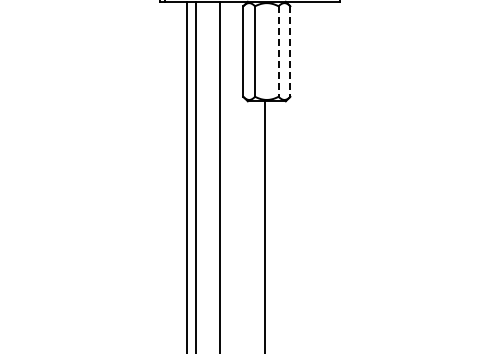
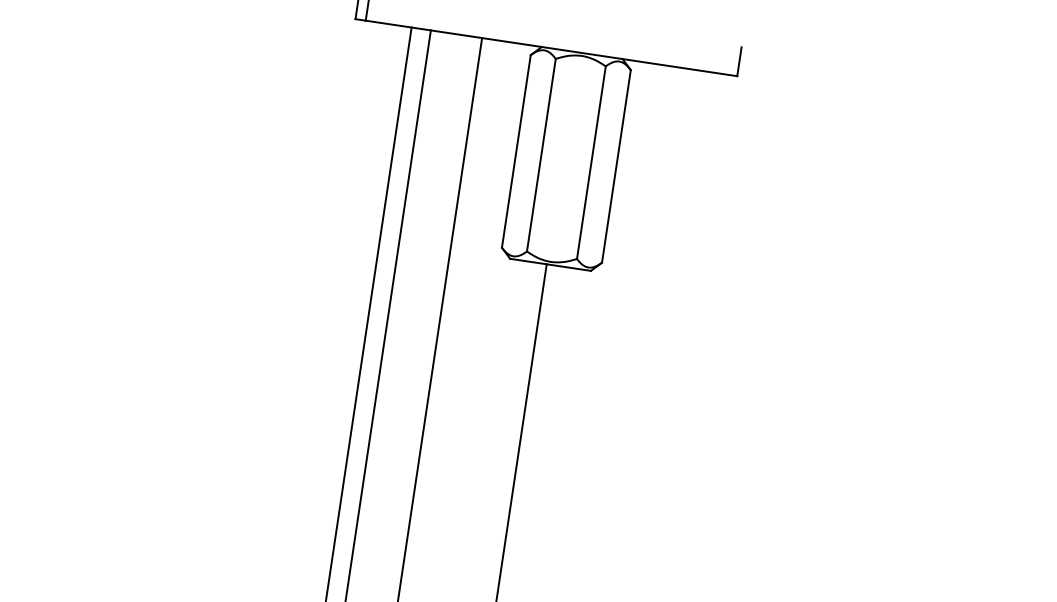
line: (278, 52) -> (590, 164), dashed -> solid
line: (290, 52) -> (616, 168), dashed -> solid

